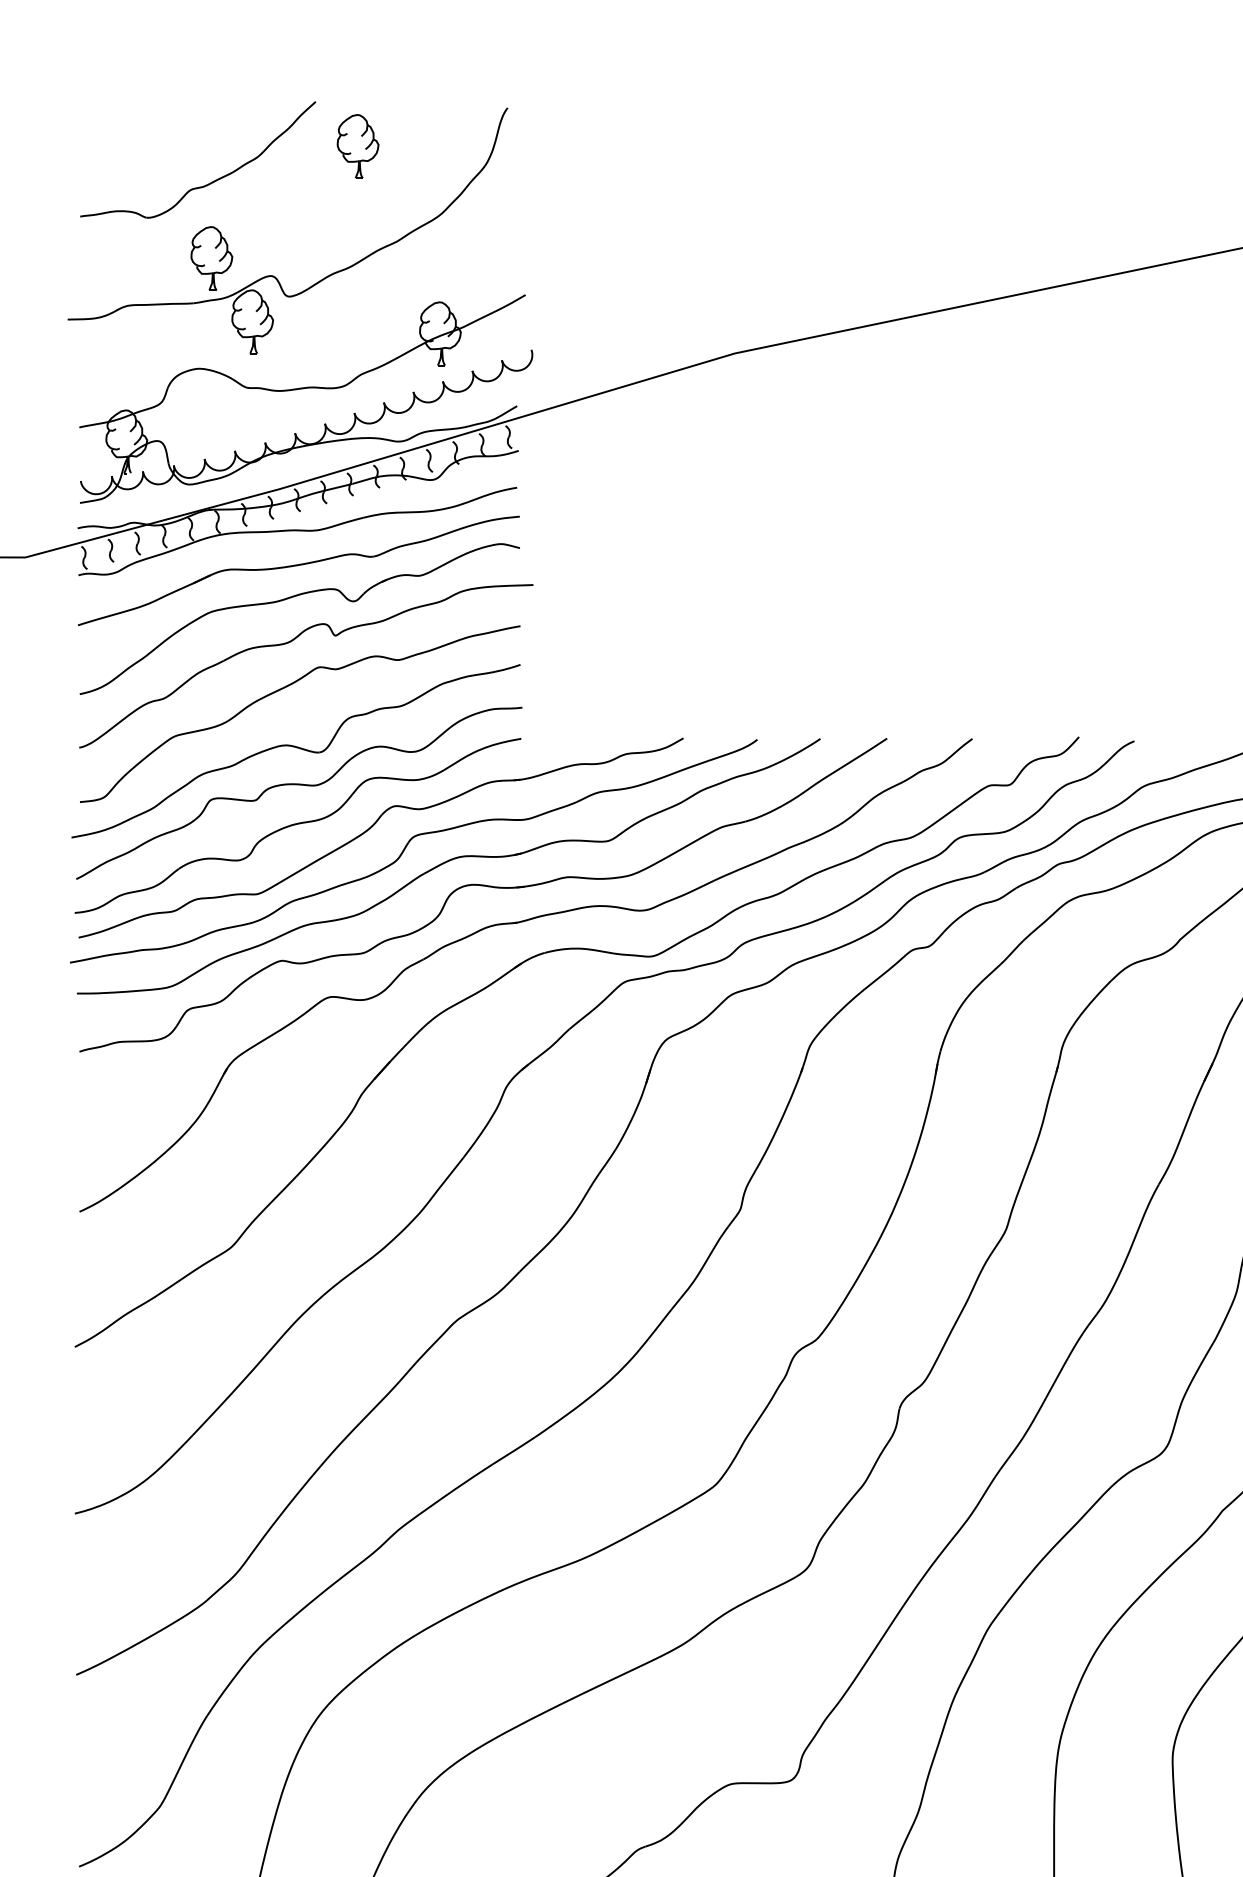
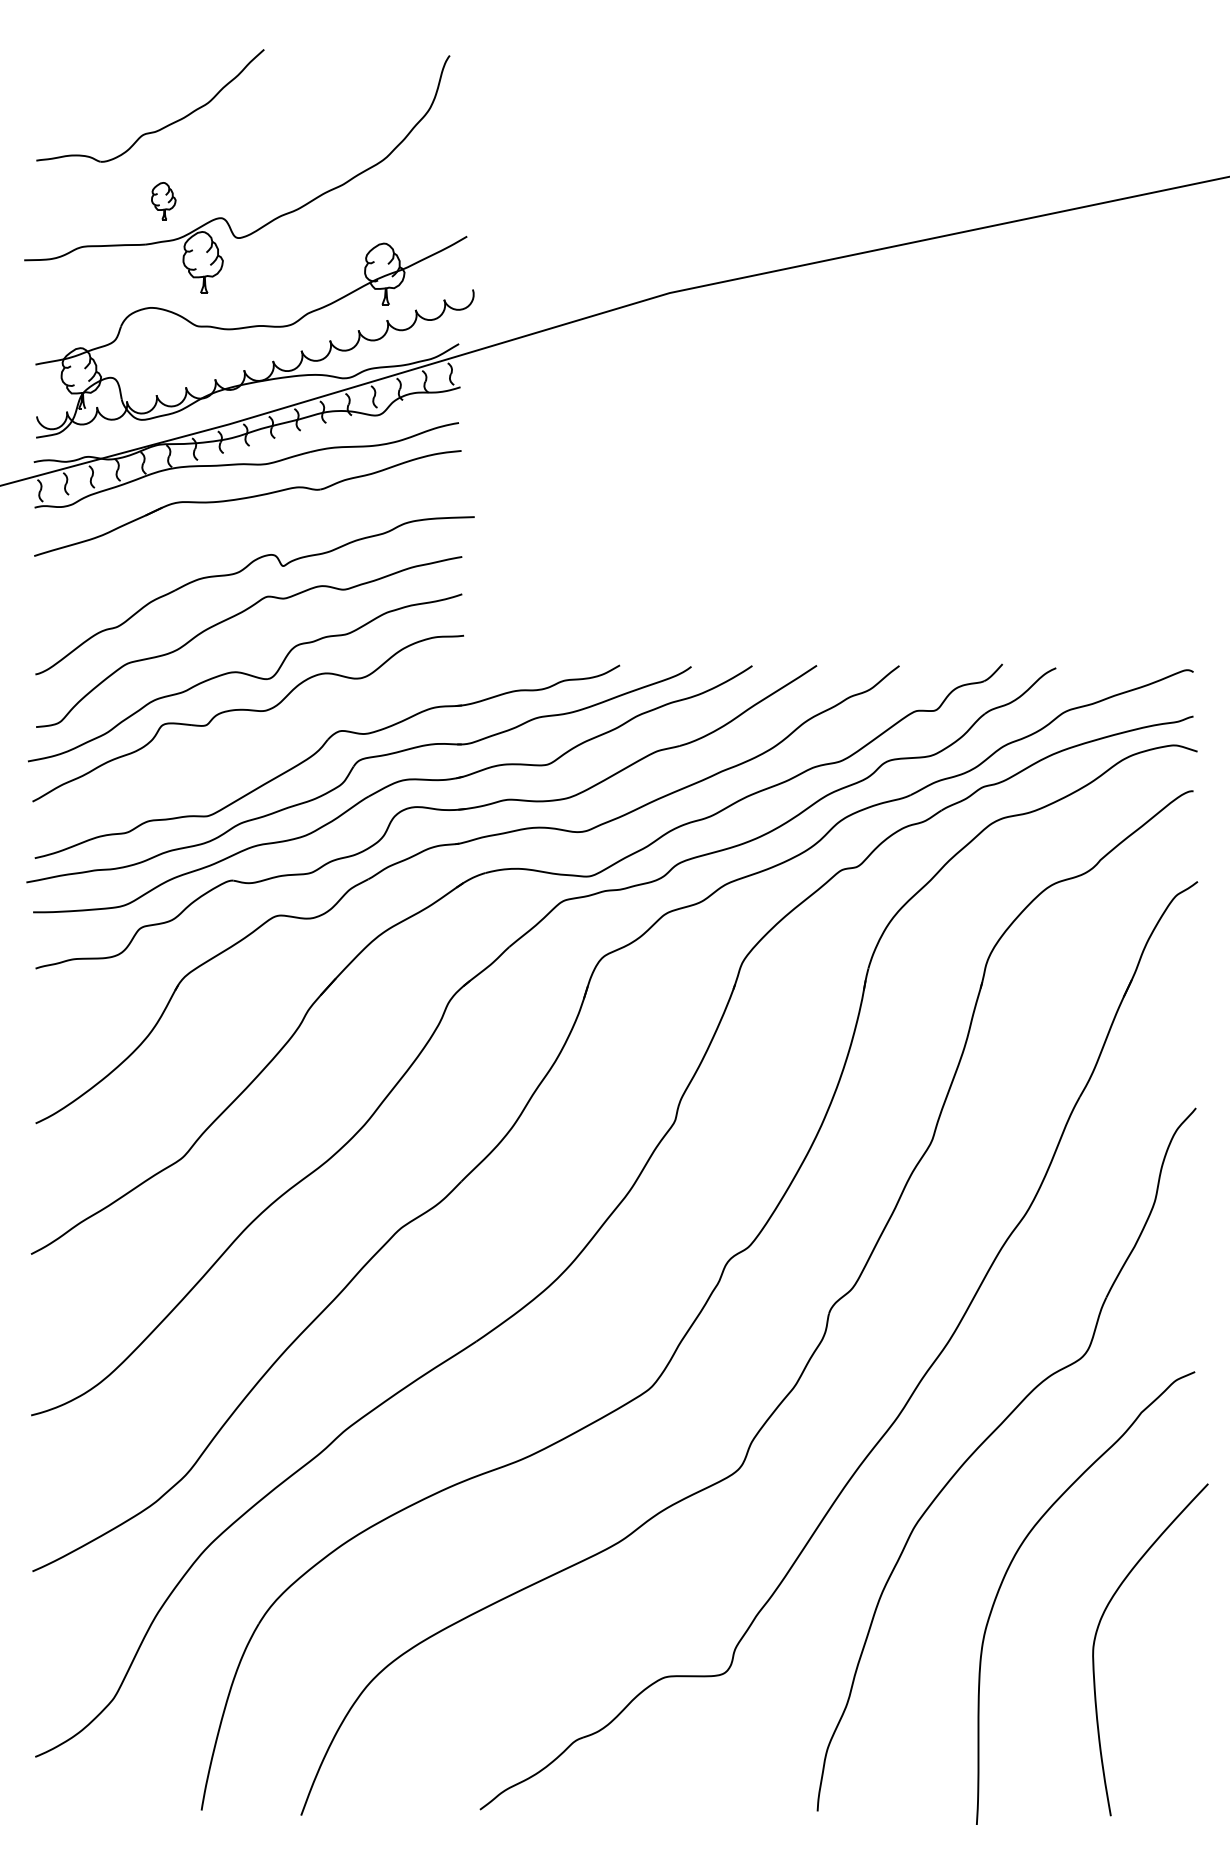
part: (357, 146) -> (304, 92), removed
part: (211, 257) -> (163, 200), size x0.6
part: (293, 597) -> (242, 529), removed
part: (298, 826) -> (247, 750), removed

